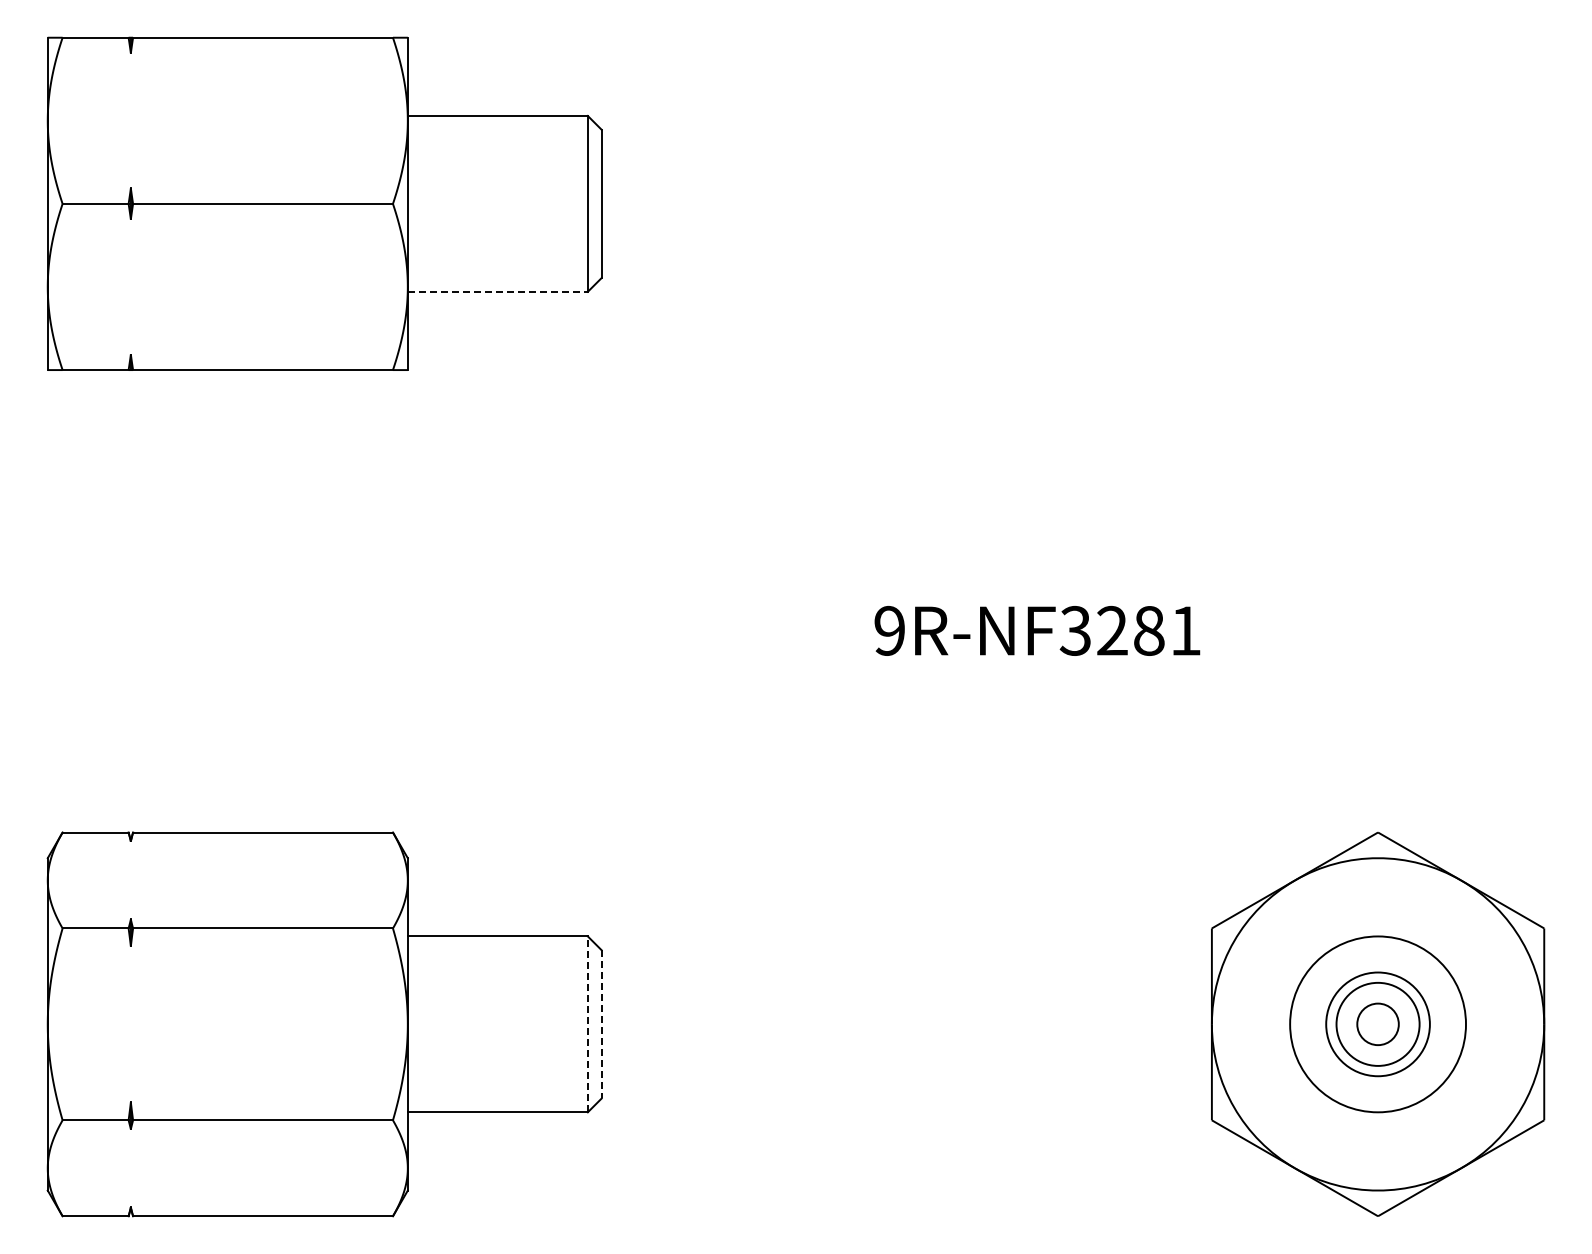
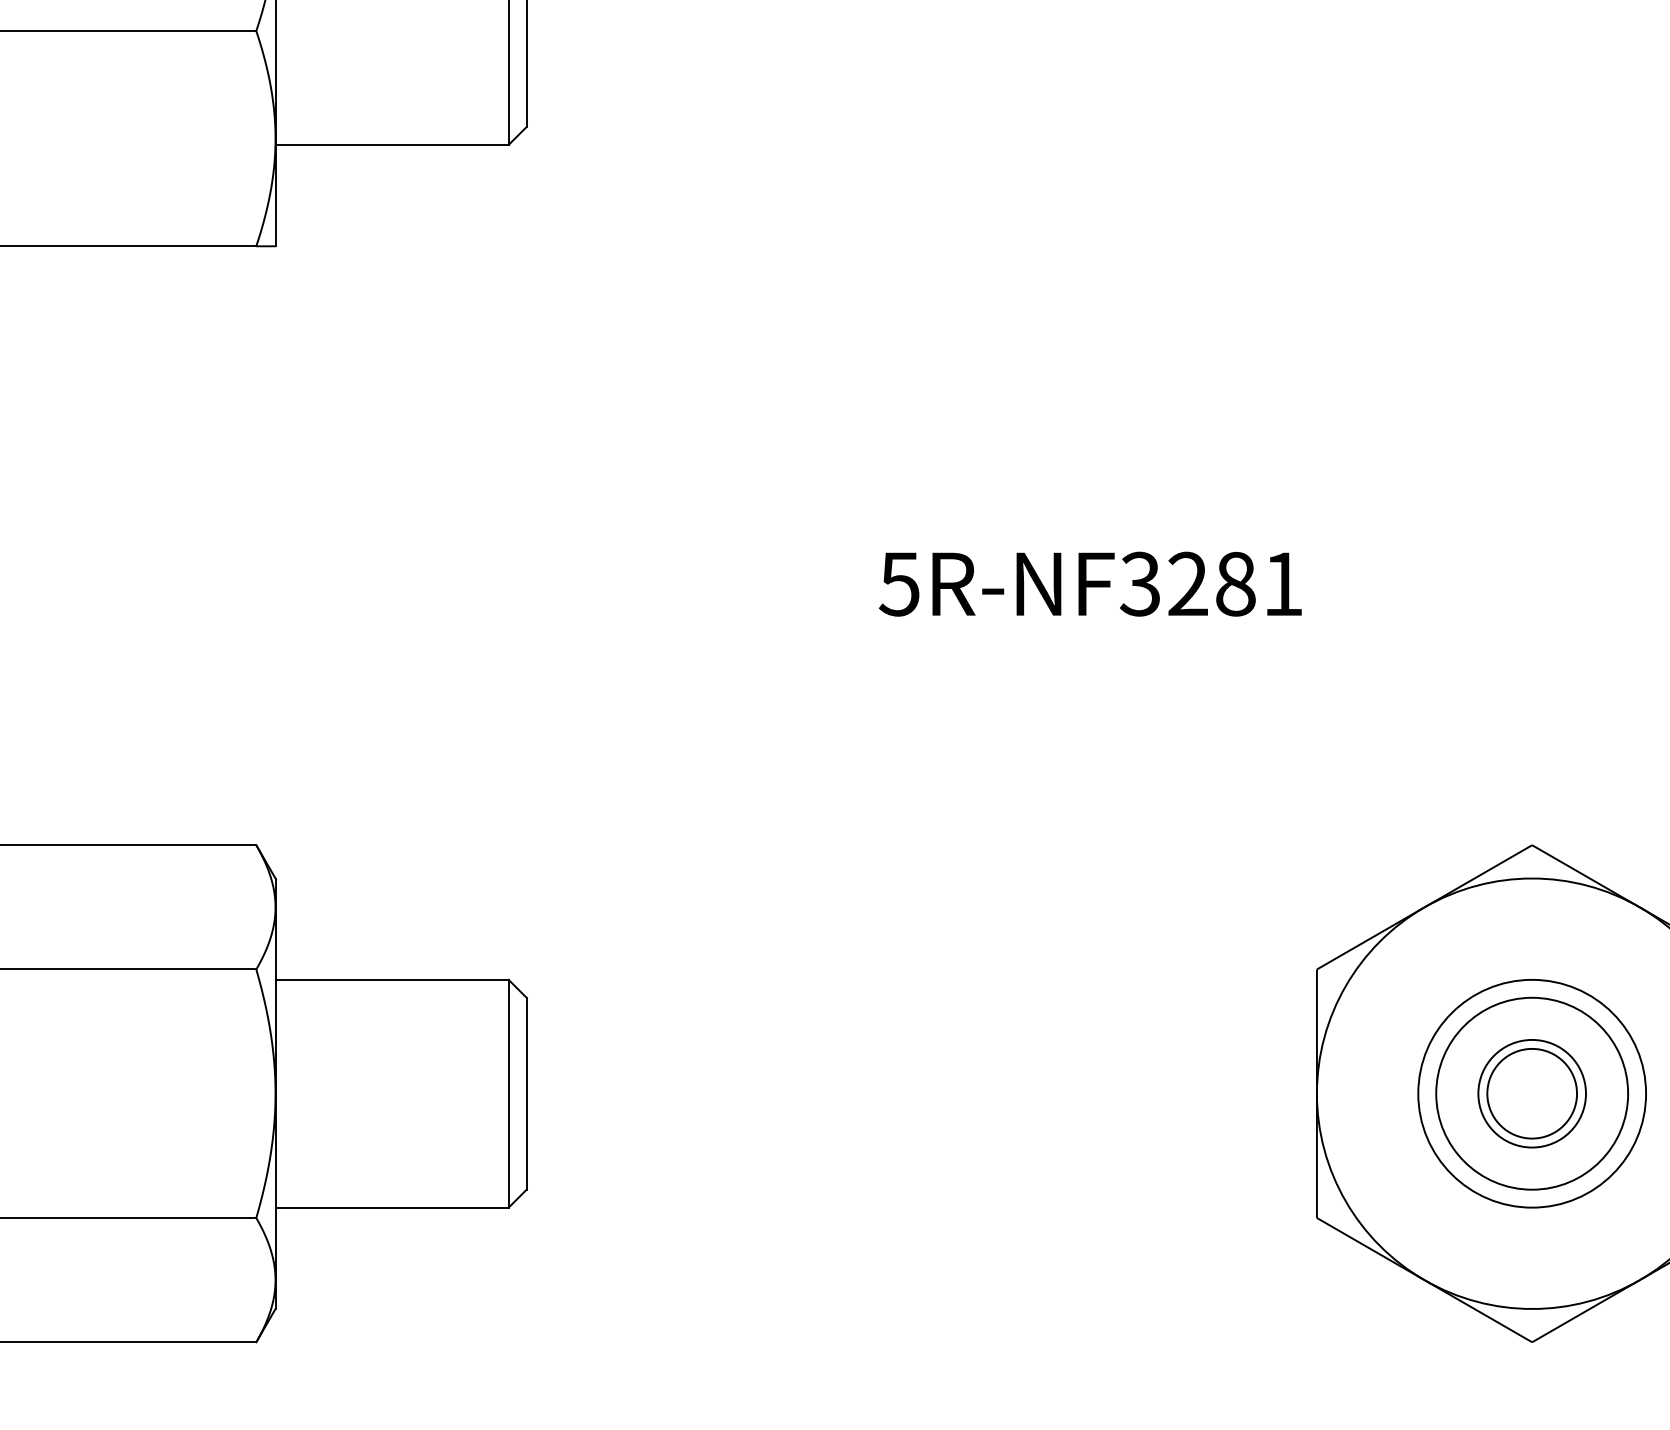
line: (498, 291) -> (392, 144), dashed -> solid
text: (888, 630) -> (898, 583), 9R-NF3281 -> 5R-NF3281
line: (587, 1024) -> (508, 1093), dashed -> solid
line: (601, 1024) -> (526, 1093), dashed -> solid
circle: (1377, 1024) -> (1531, 1093), size x1.43
circle: (1377, 1024) -> (1531, 1093), size x1.67

